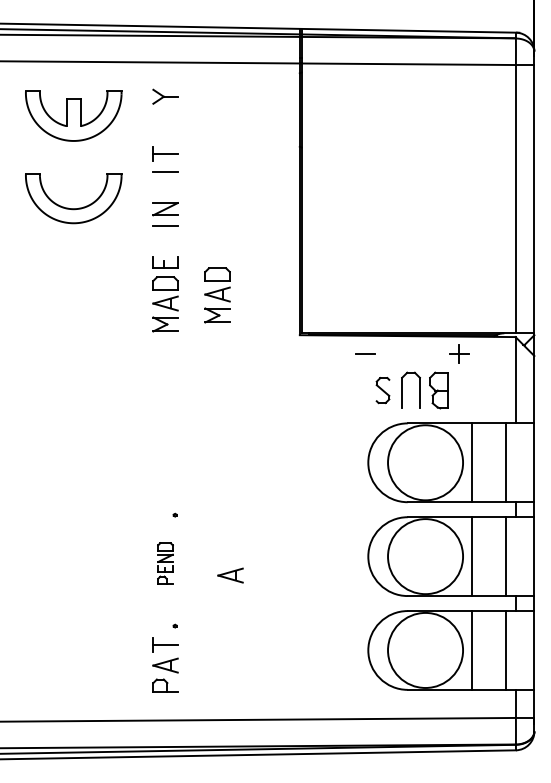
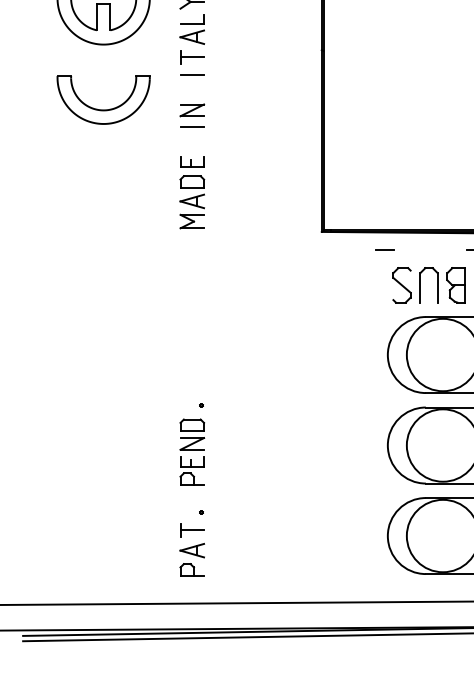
part: (165, 125) -> (192, 29), added
part: (217, 295) -> (242, 193), removed
part: (382, 390) -> (401, 285), size x1.43
part: (165, 563) -> (192, 452), size x1.67
part: (230, 575) -> (254, 463), removed

